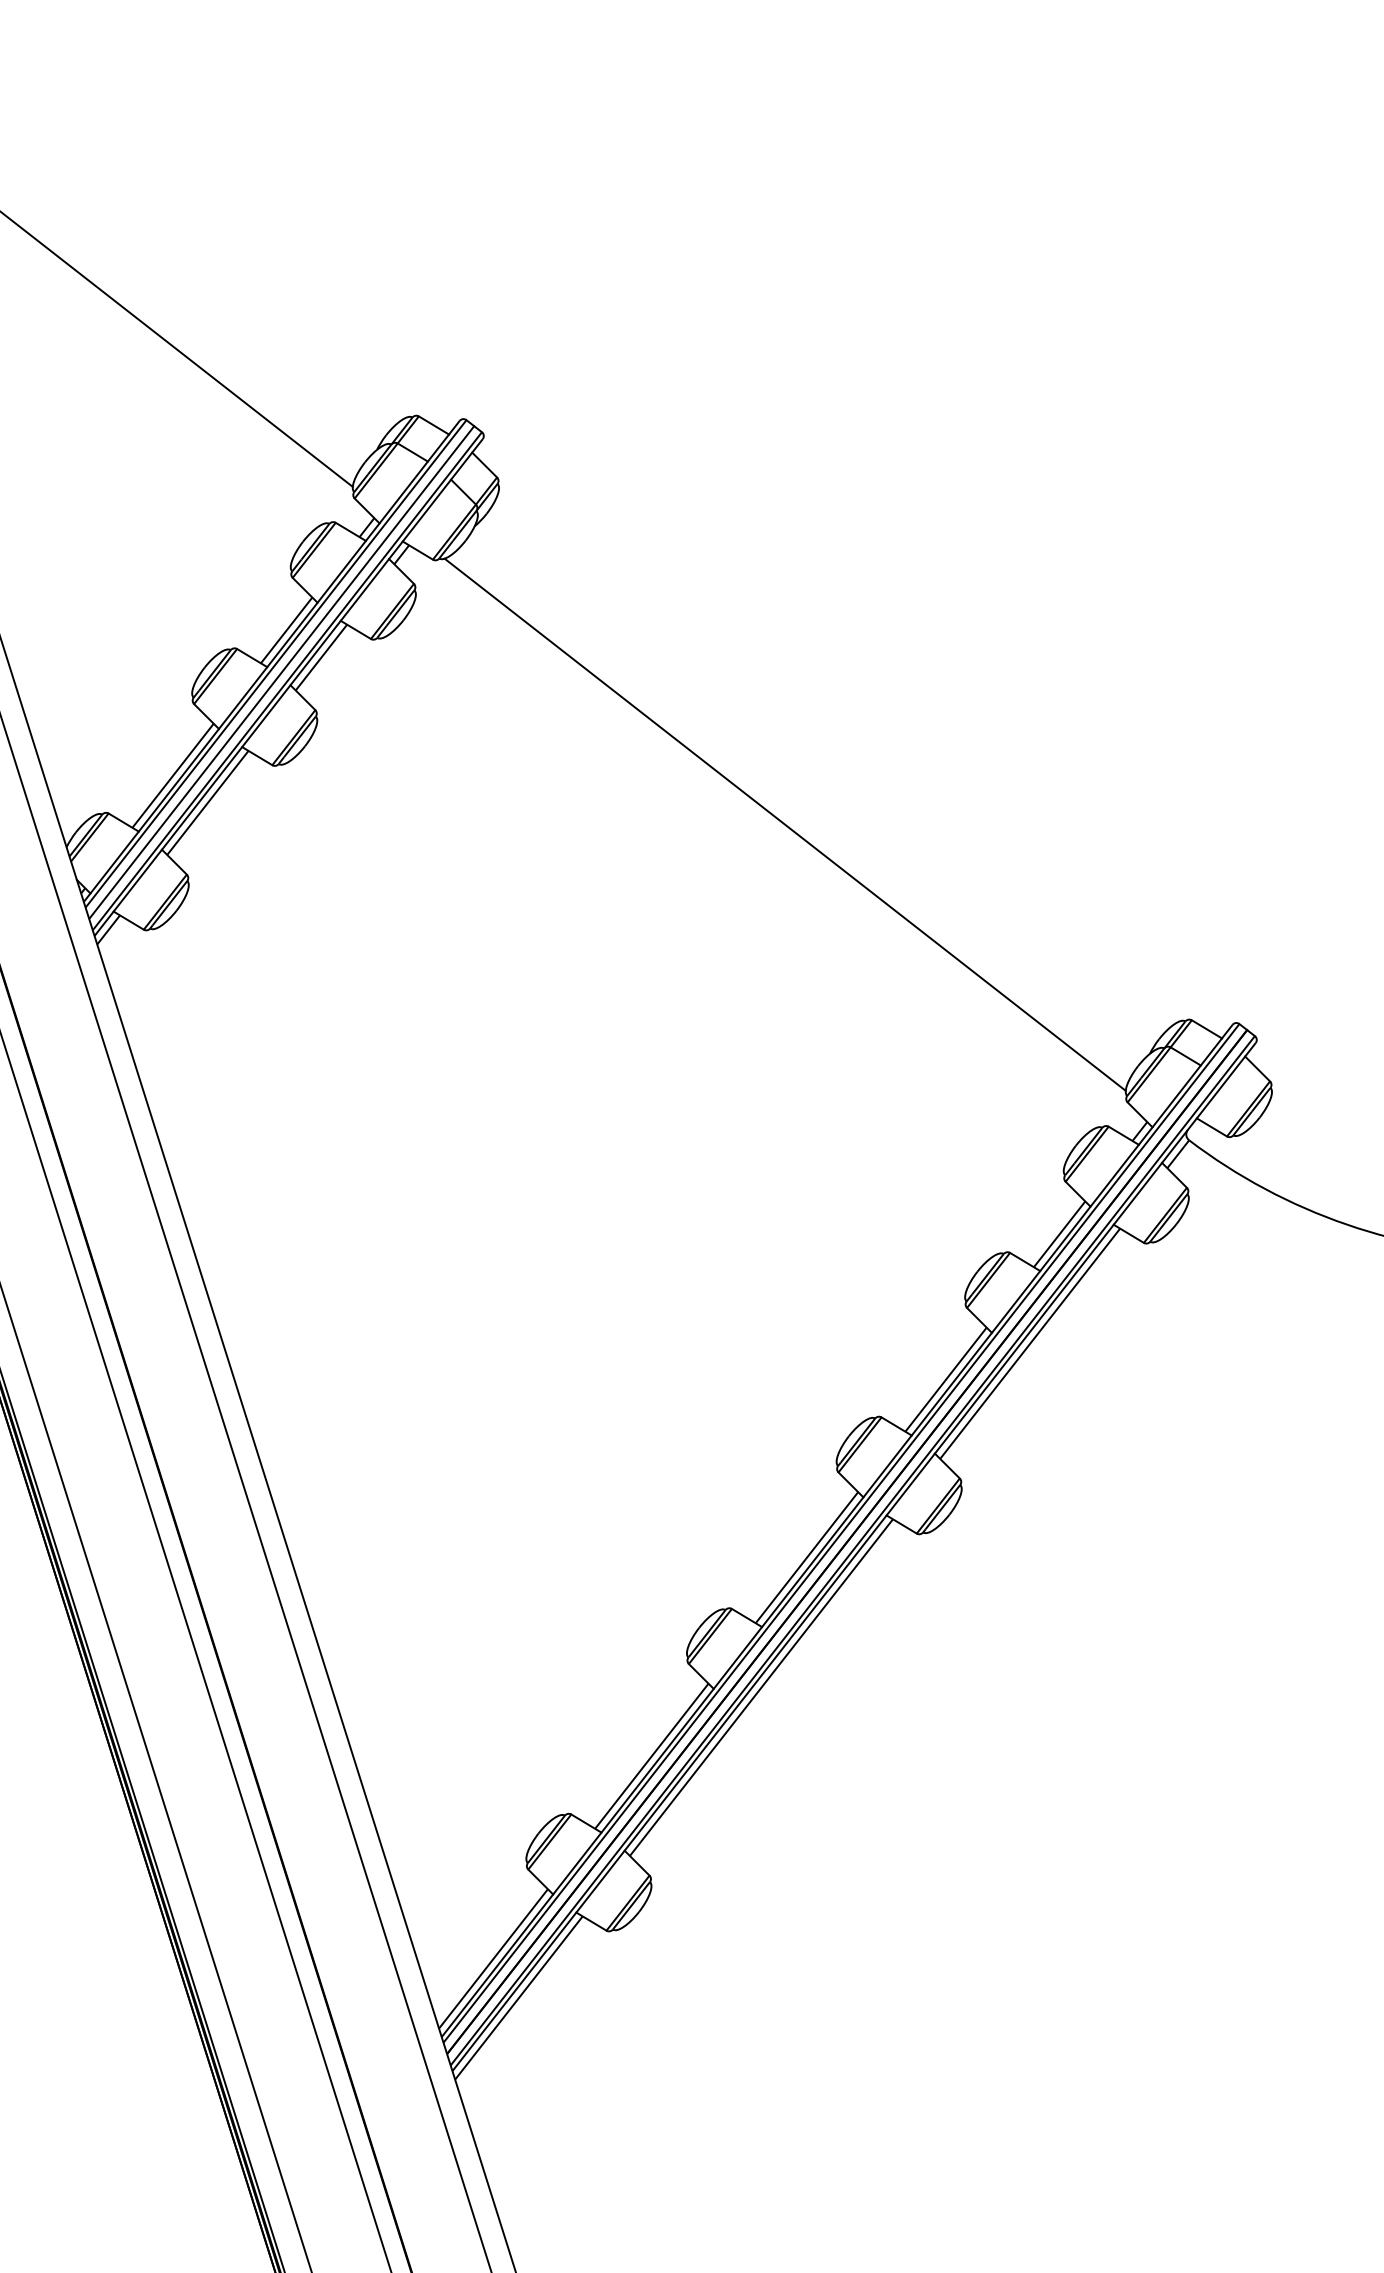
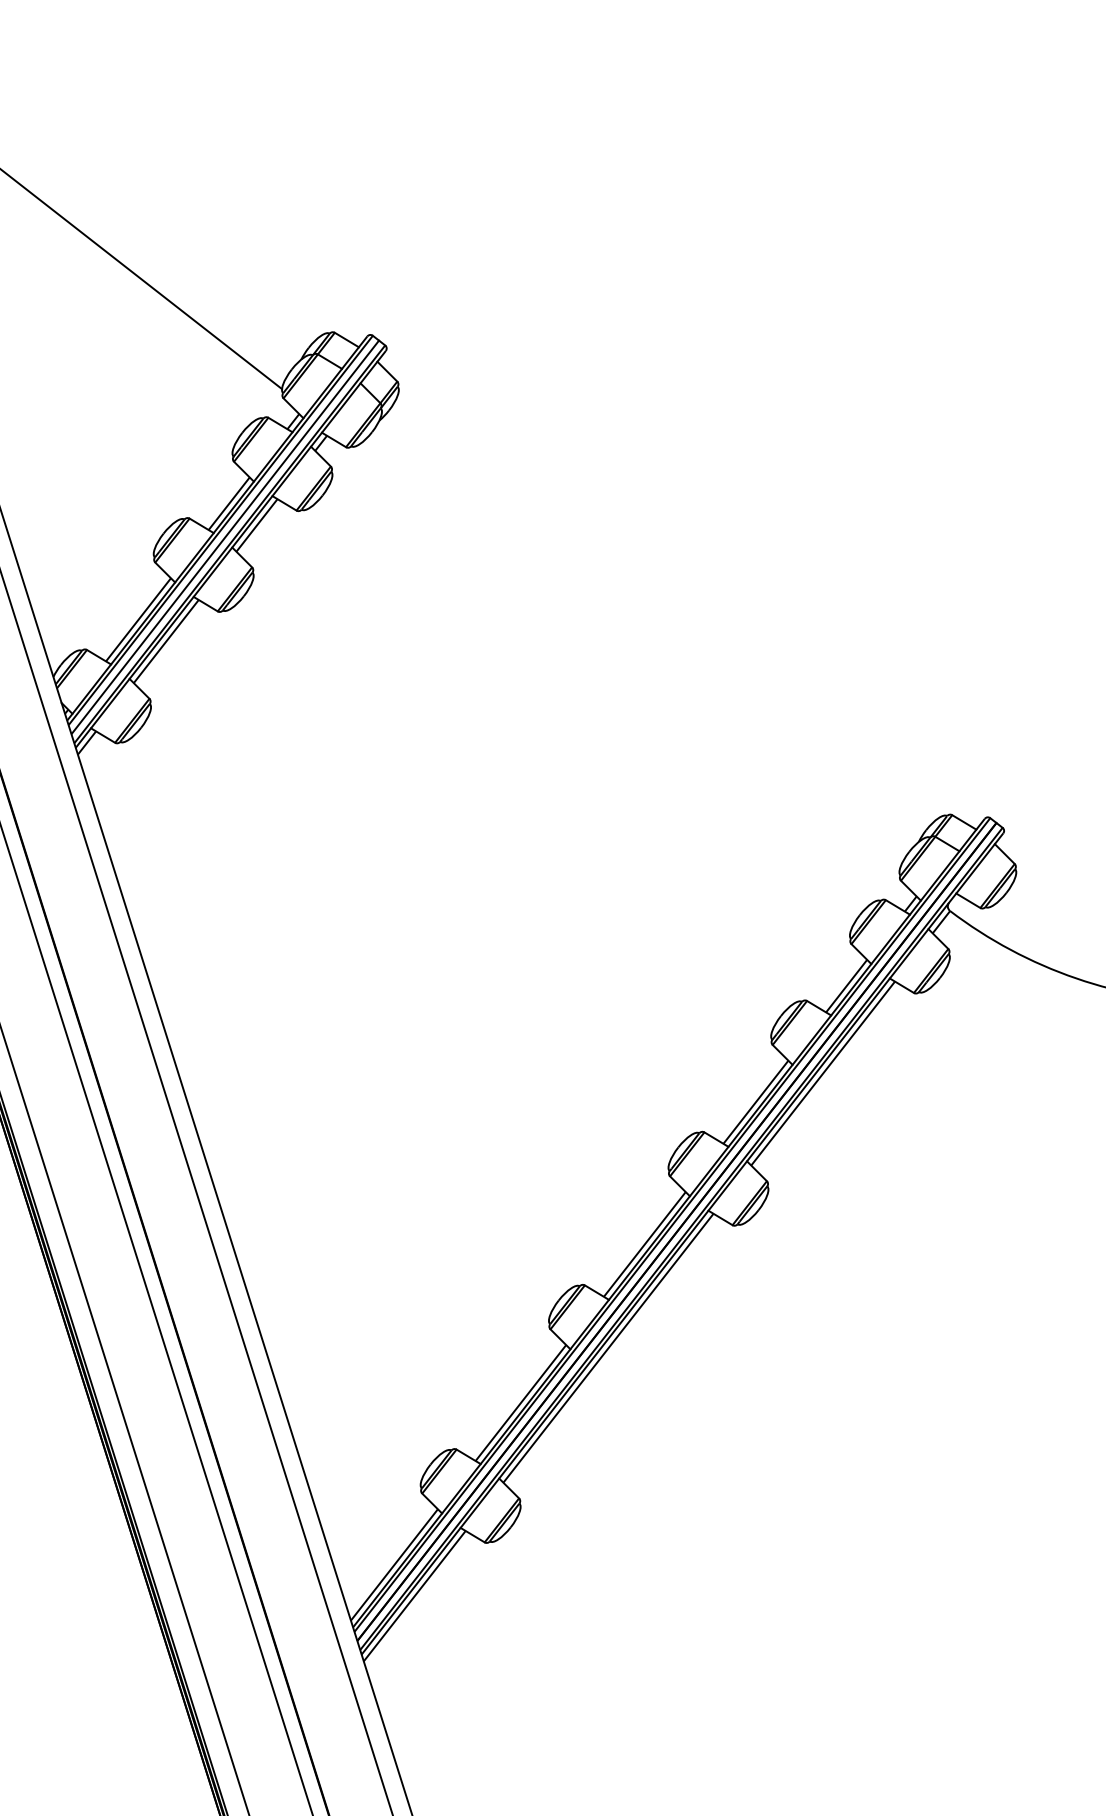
line: (784, 824) -> (626, 658), removed

